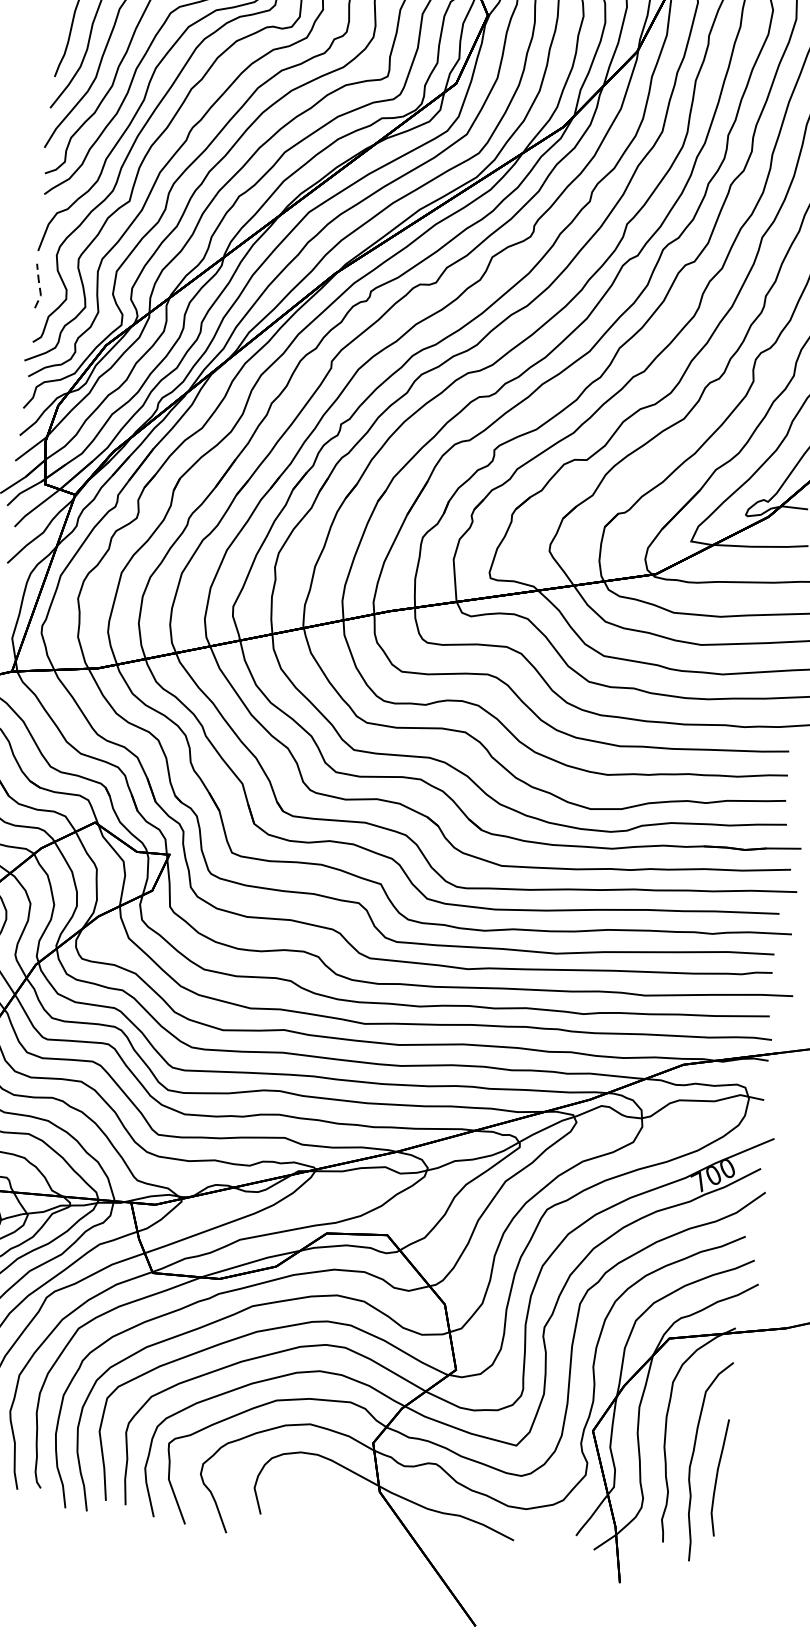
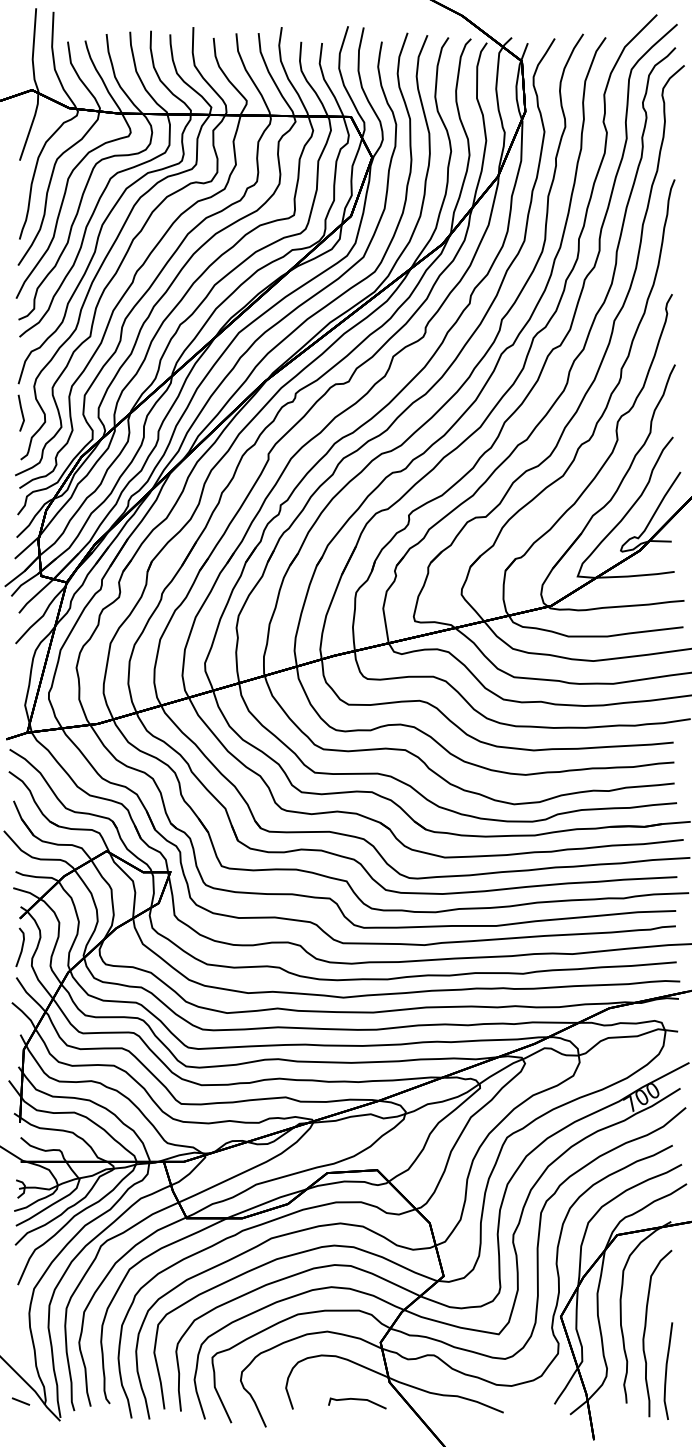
line: (39, 285) -> (22, 412), dashed -> solid
curve: (718, 1476) -> (667, 1370), moved
curve: (339, 1510) -> (357, 1400), added

